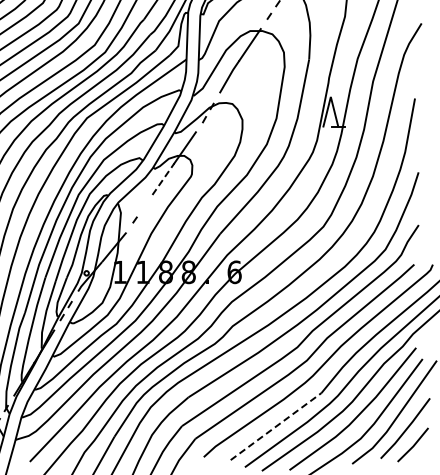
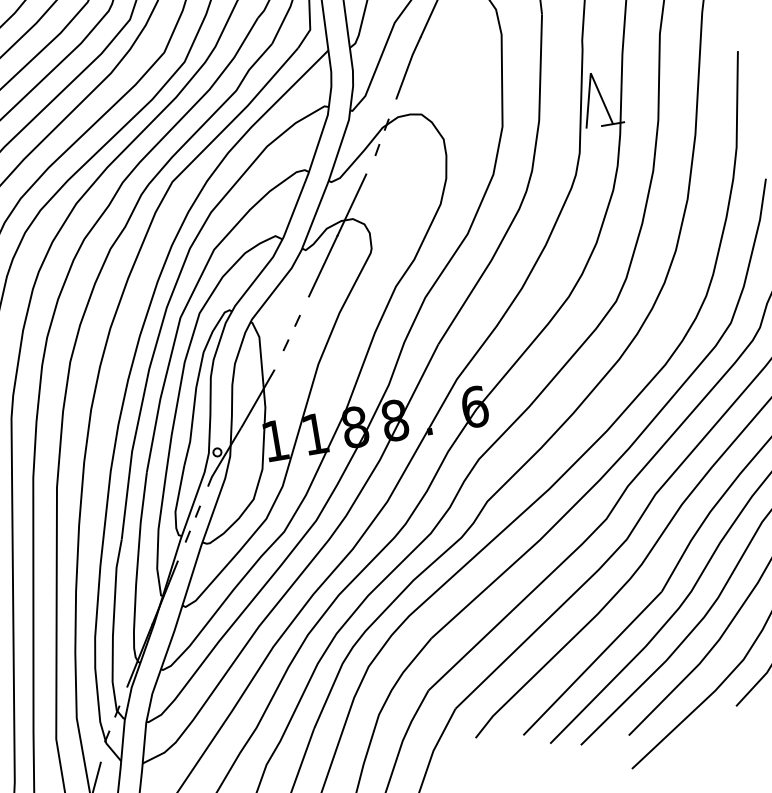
line: (163, 178) -> (323, 264), dashed -> solid
line: (143, 206) -> (296, 319), added
line: (276, 426) -> (593, 663), dashed -> solid

